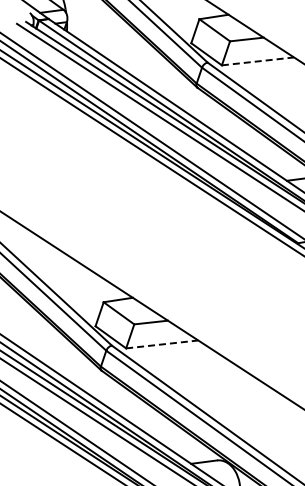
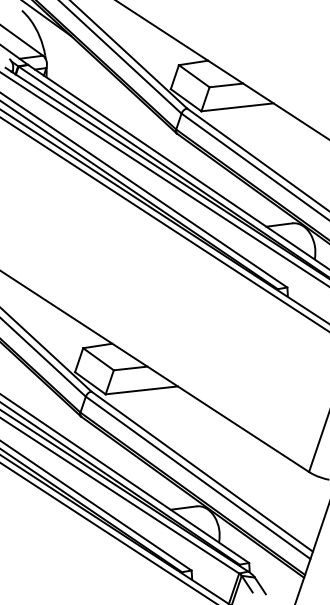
line: (258, 61) -> (238, 107), dashed -> solid
line: (162, 344) -> (142, 390), dashed -> solid

